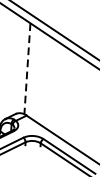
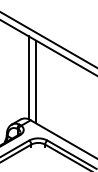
line: (27, 69) -> (28, 78), dashed -> solid
line: (35, 73) -> (36, 81), added

